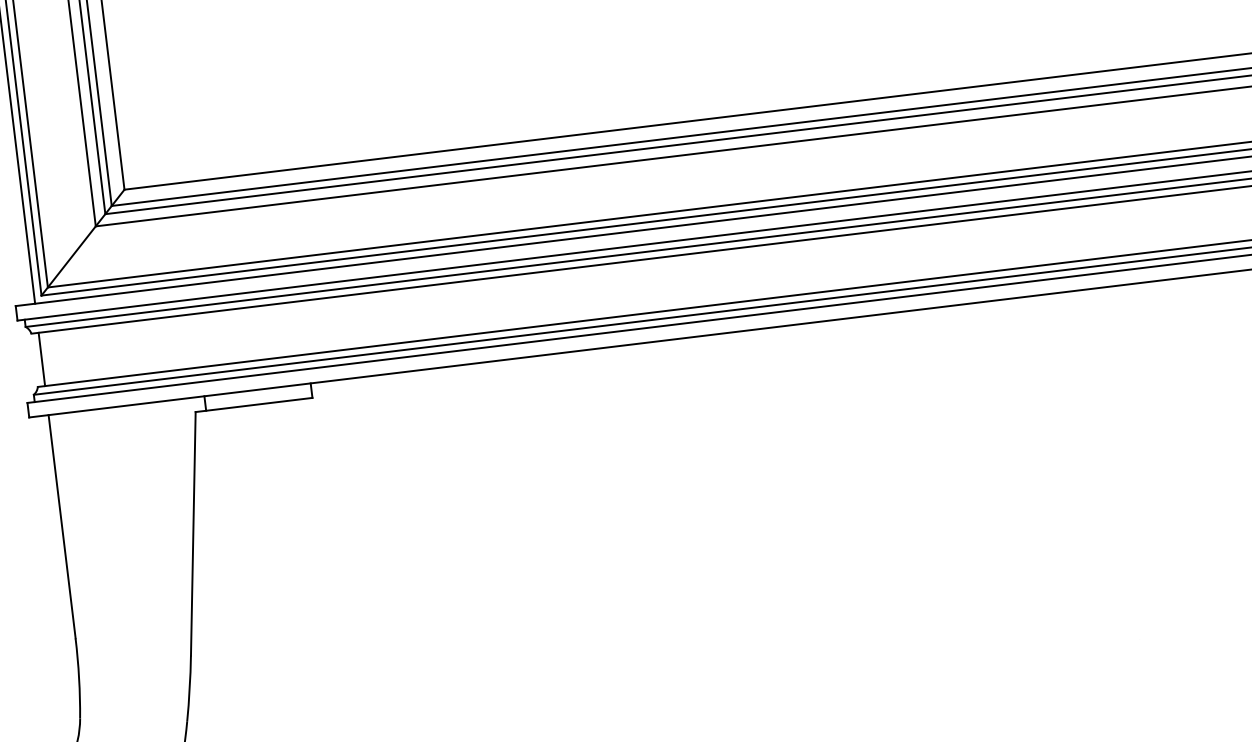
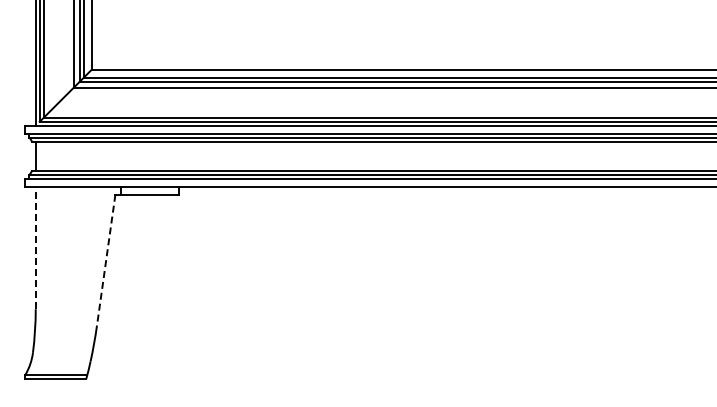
line: (61, 525) -> (35, 247), solid -> dashed
line: (193, 533) -> (106, 260), solid -> dashed

